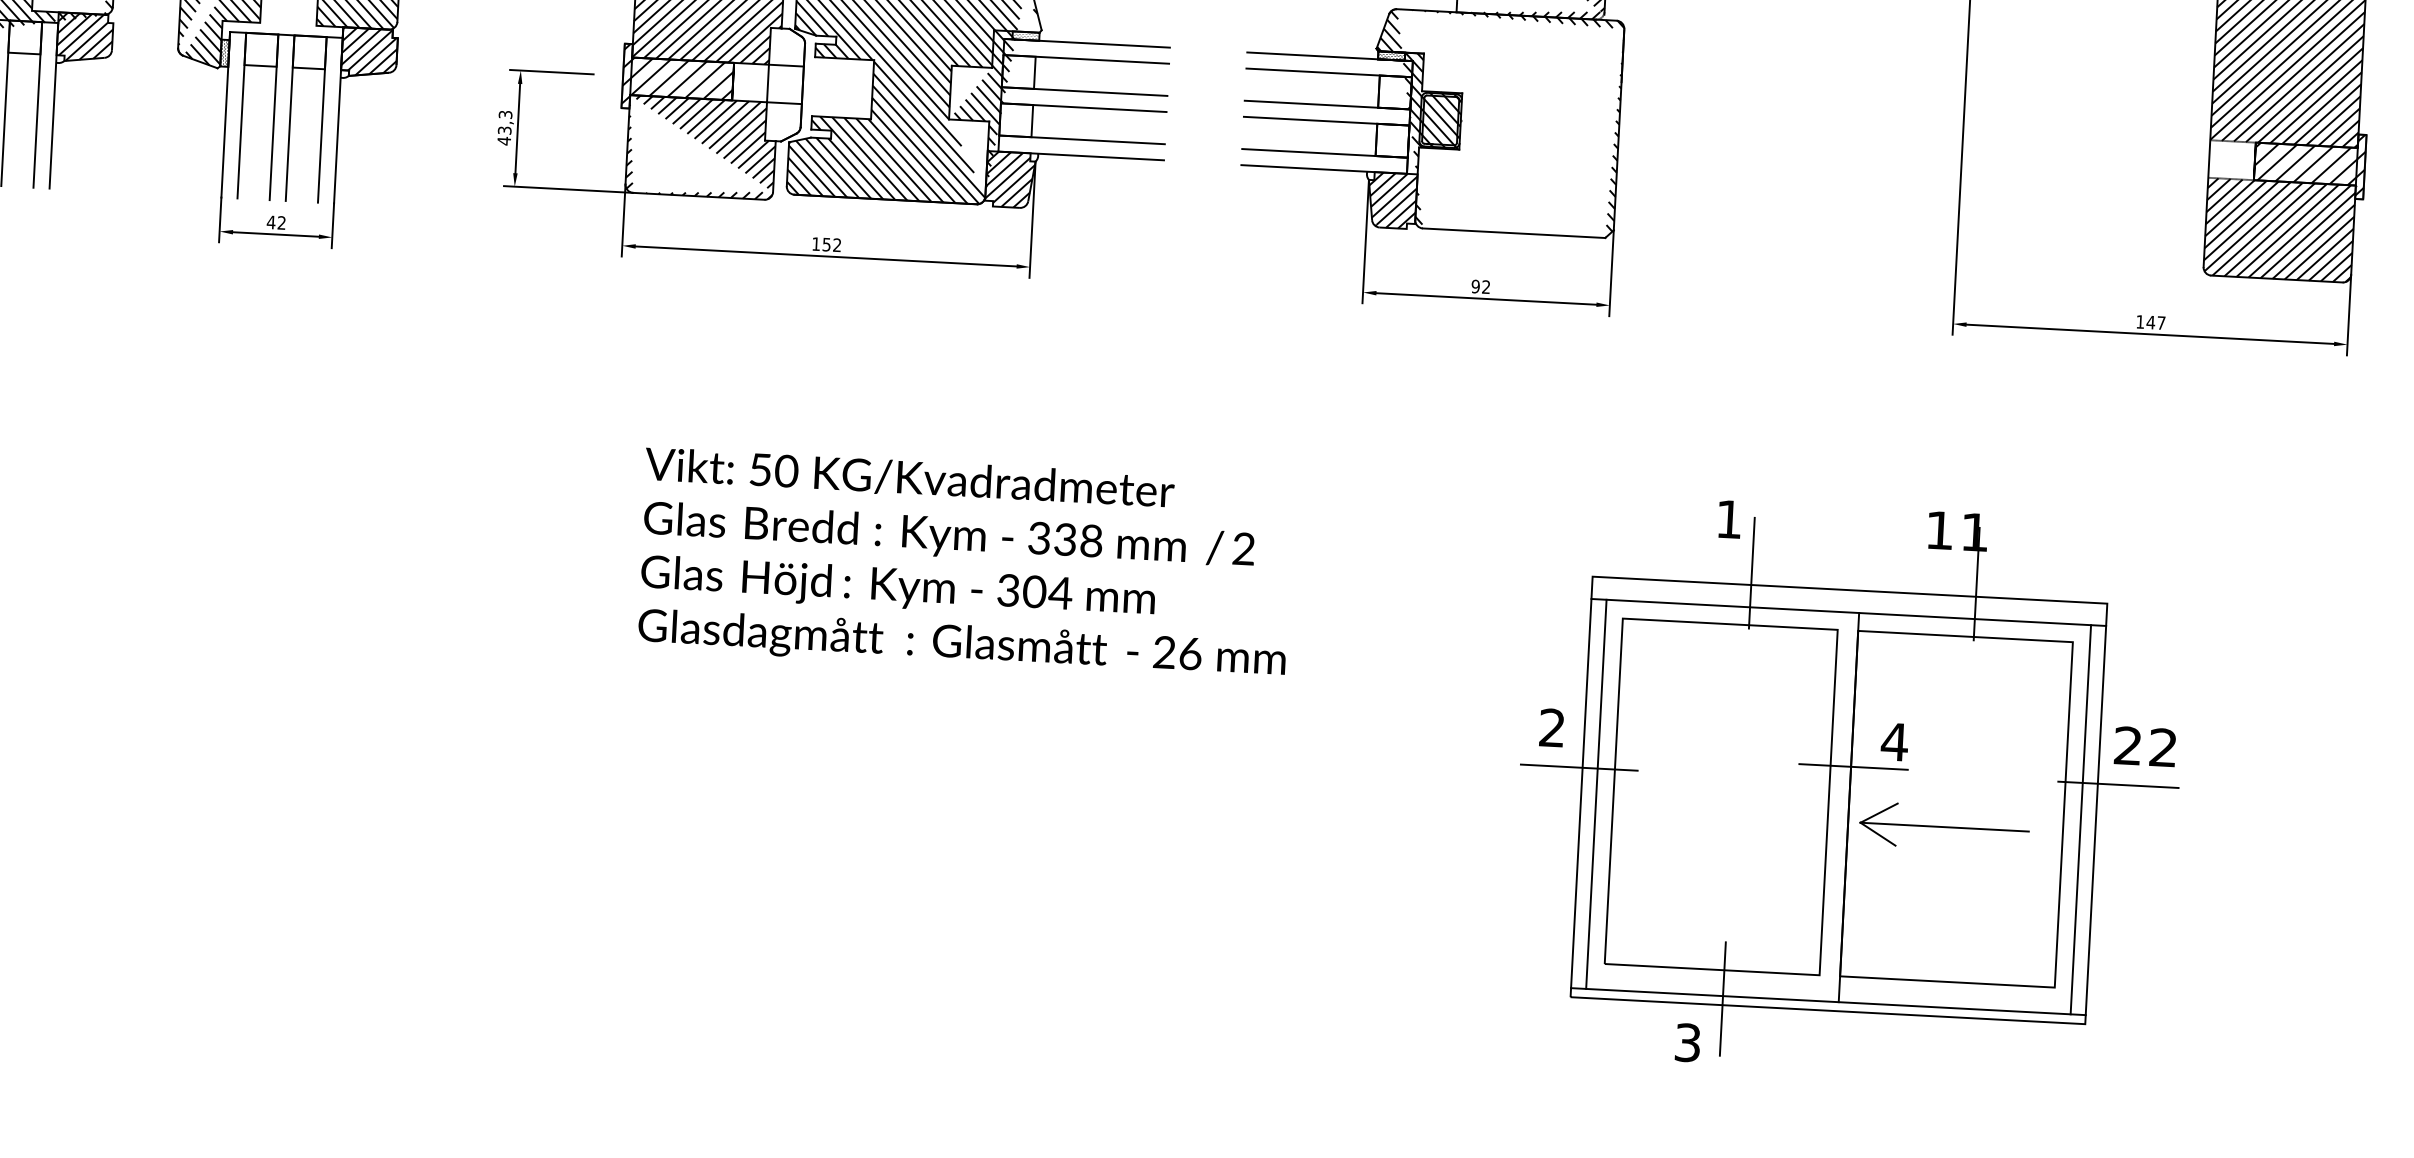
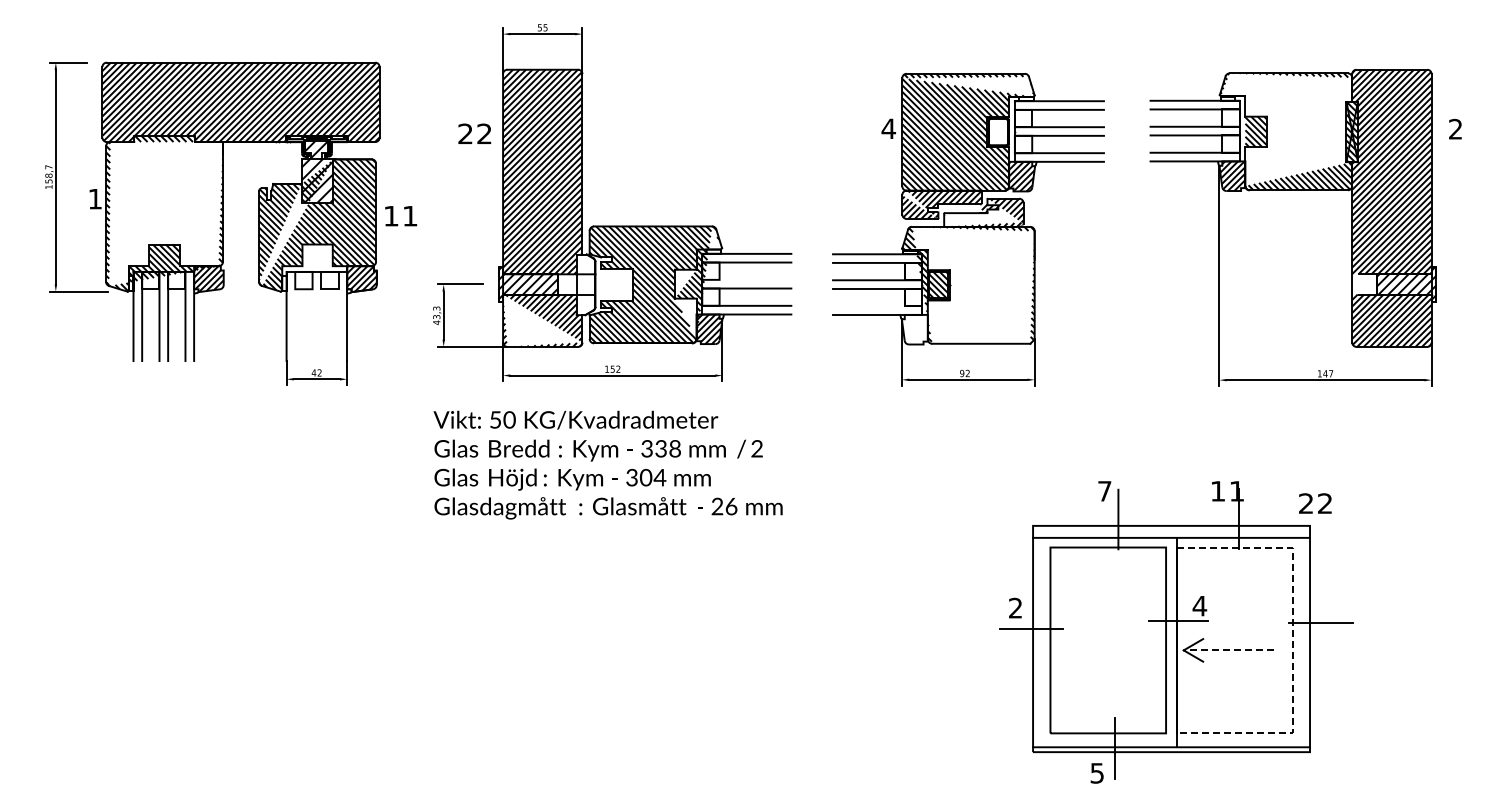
line: (1084, 90) -> (746, 279), removed
line: (242, 115) -> (295, 316), removed
line: (273, 117) -> (312, 316), removed
line: (290, 118) -> (321, 316), removed
line: (322, 119) -> (338, 316), removed
line: (1324, 153) -> (877, 306), removed
hatch: (1391, 200) -> (914, 329), removed
text: (1728, 519) -> (1104, 491), 1 -> 7
text: (964, 563) -> (607, 464), moved
text: (2145, 746) -> (1315, 503), moved
line: (1596, 794) -> (1041, 642), removed
line: (2063, 814) -> (1292, 640), solid -> dashed
line: (2080, 819) -> (1301, 642), removed
line: (1943, 827) -> (1228, 650), solid -> dashed
text: (1688, 1041) -> (1097, 772), 3 -> 5

